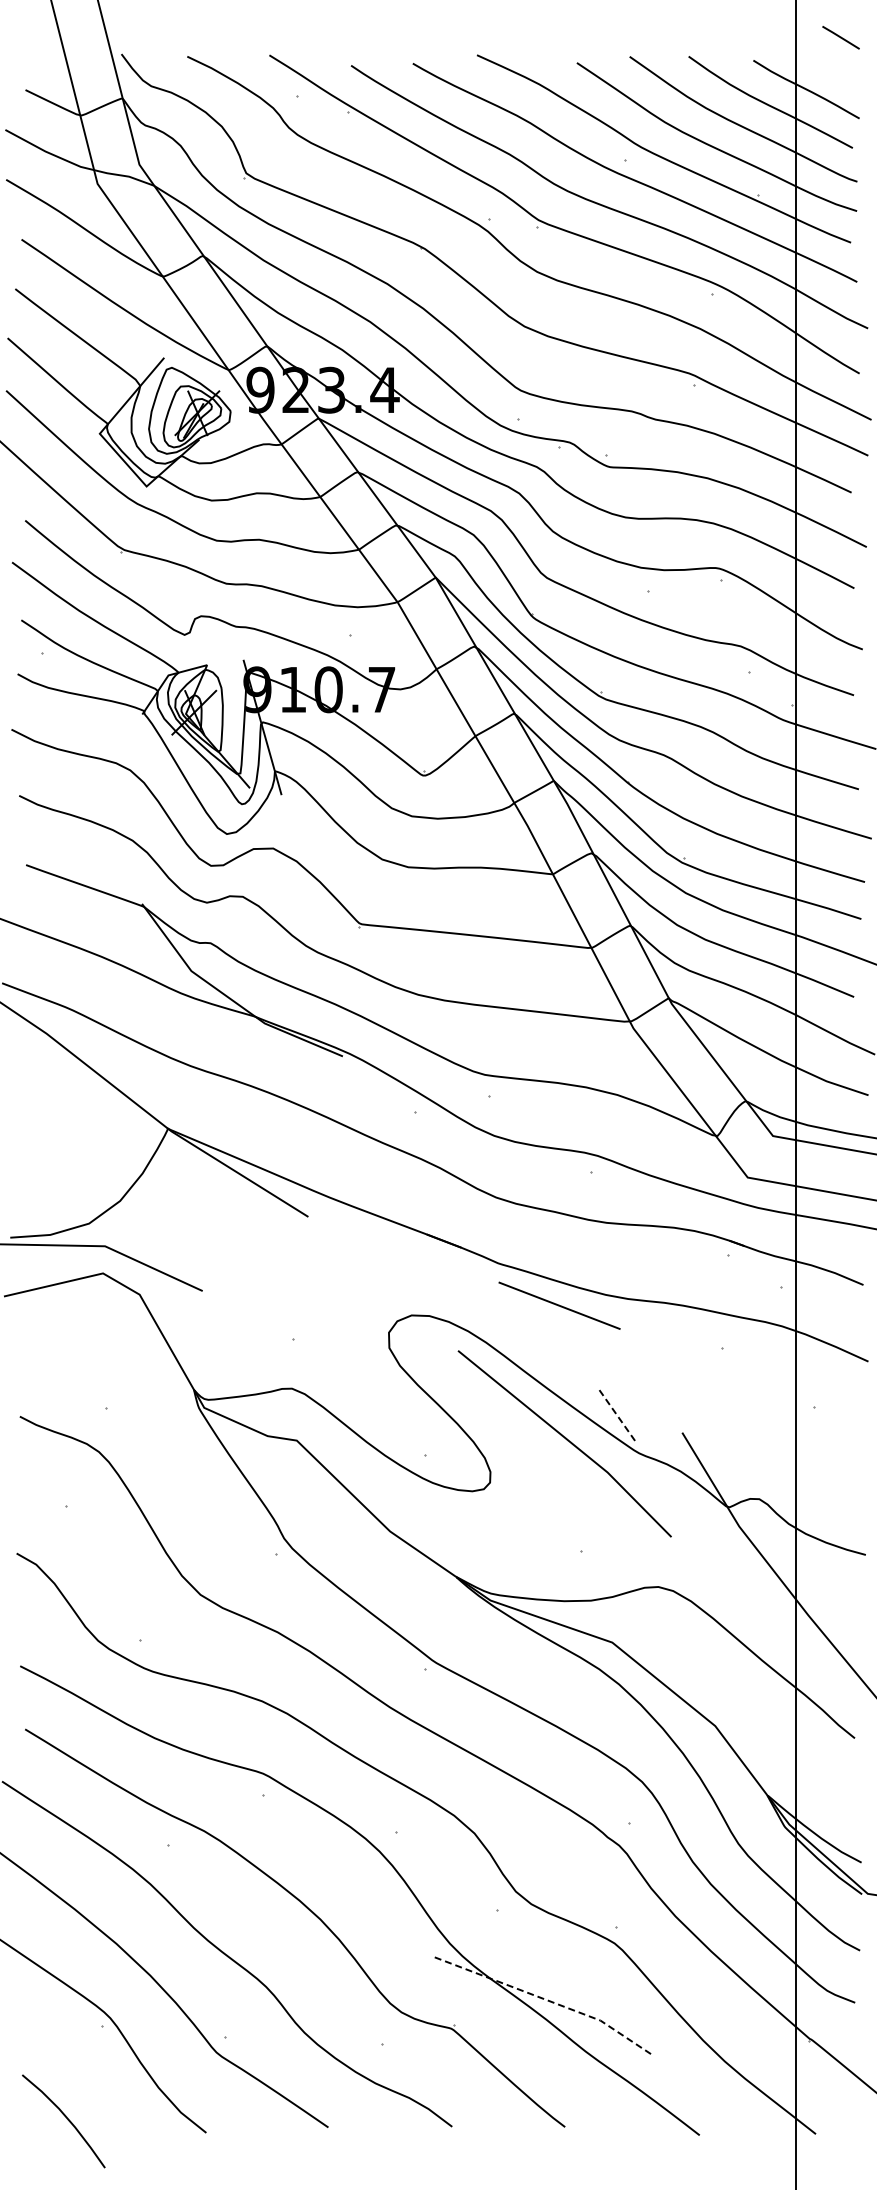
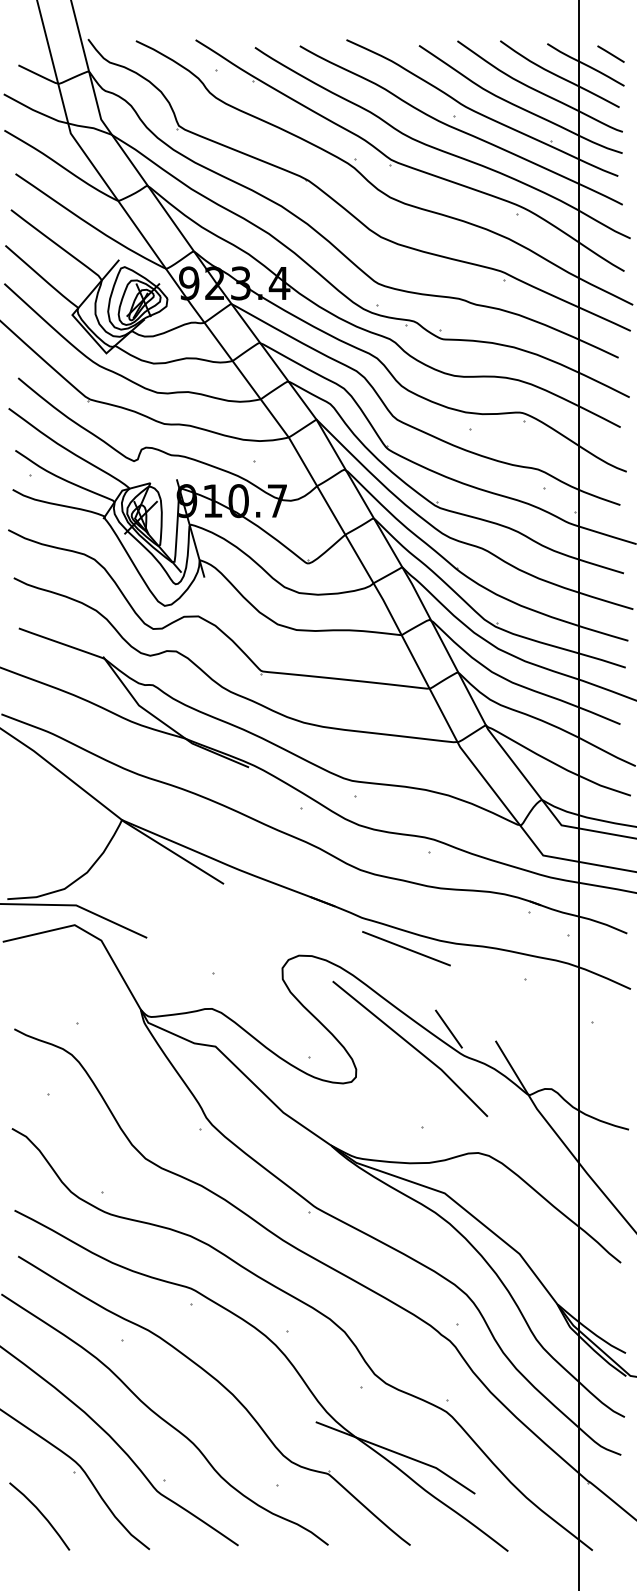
line: (840, 37) -> (610, 54), moved
line: (618, 1416) -> (449, 1029), dashed -> solid
line: (548, 2000) -> (398, 1453), dashed -> solid
curve: (67, 2120) -> (42, 1515), moved

